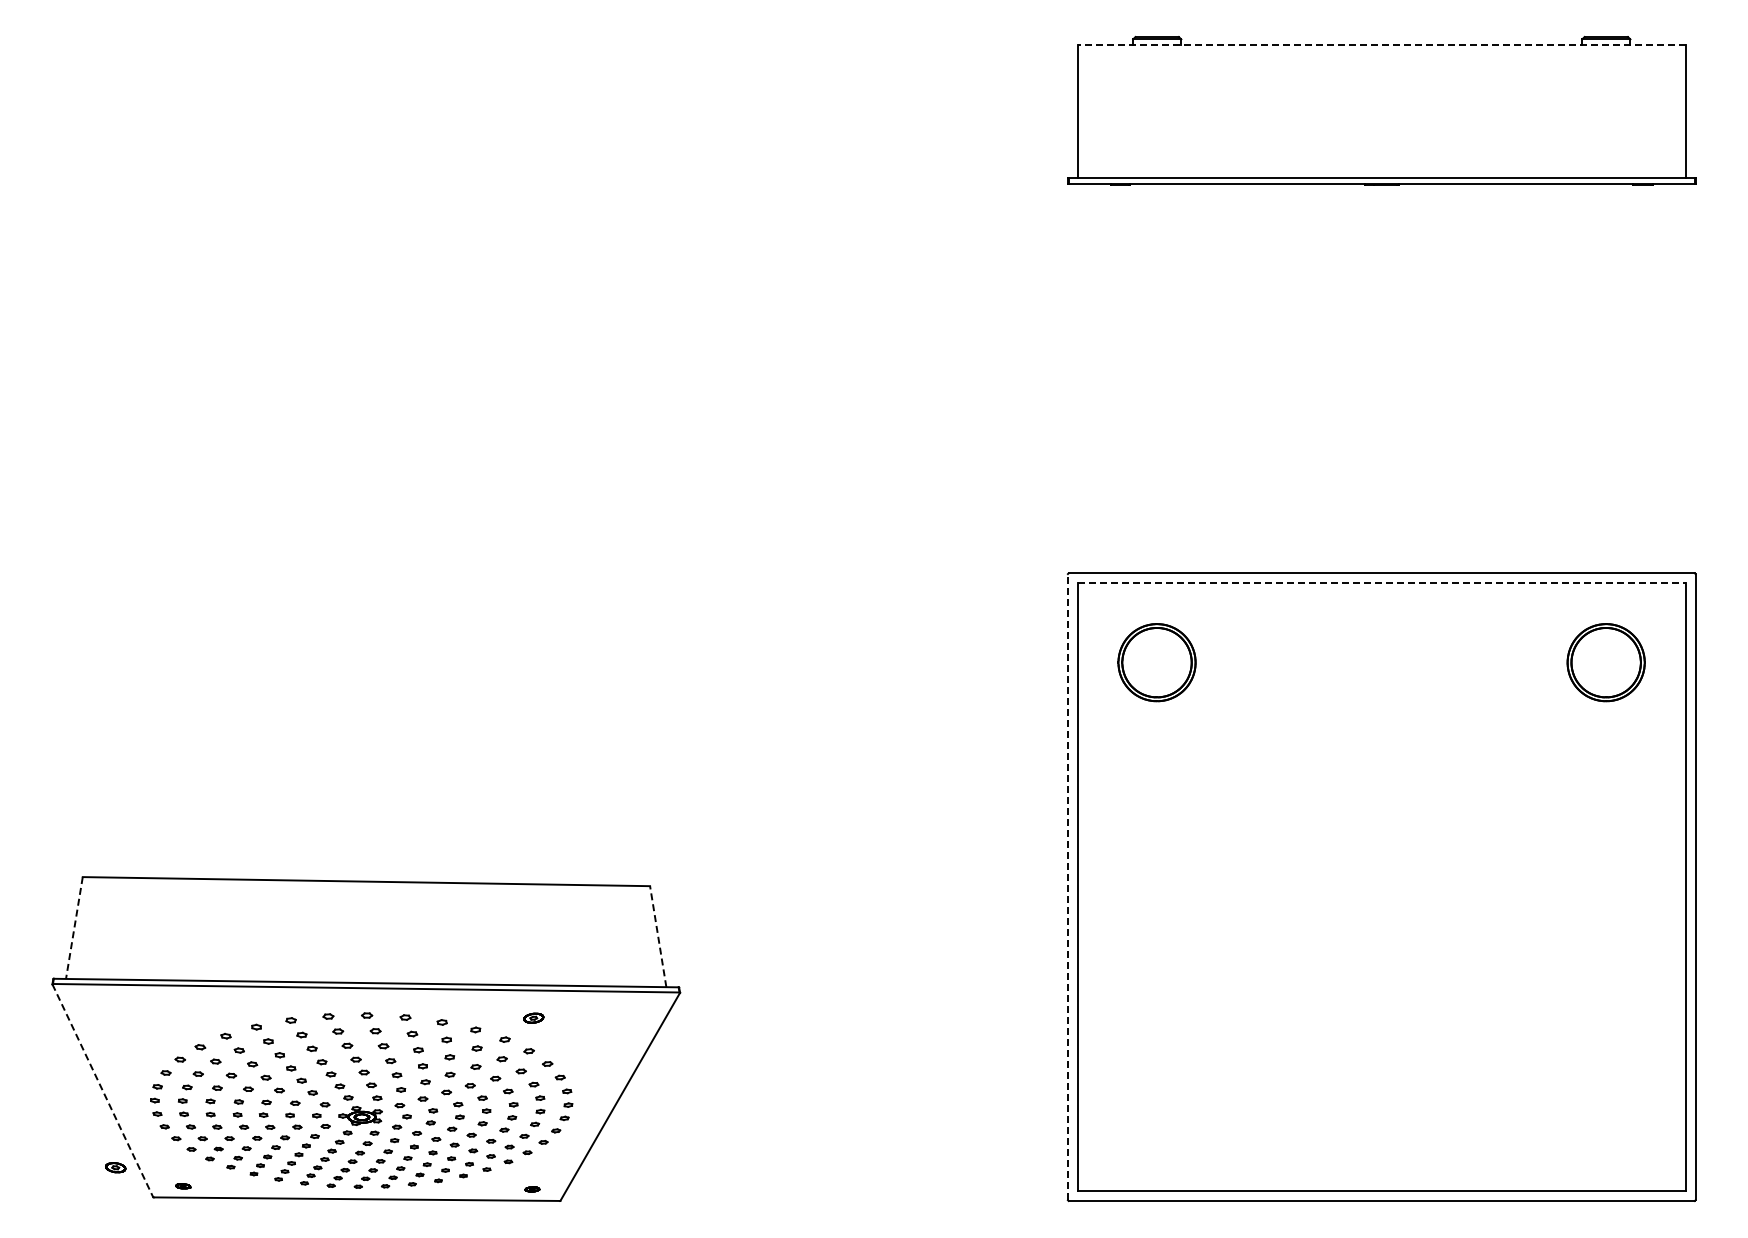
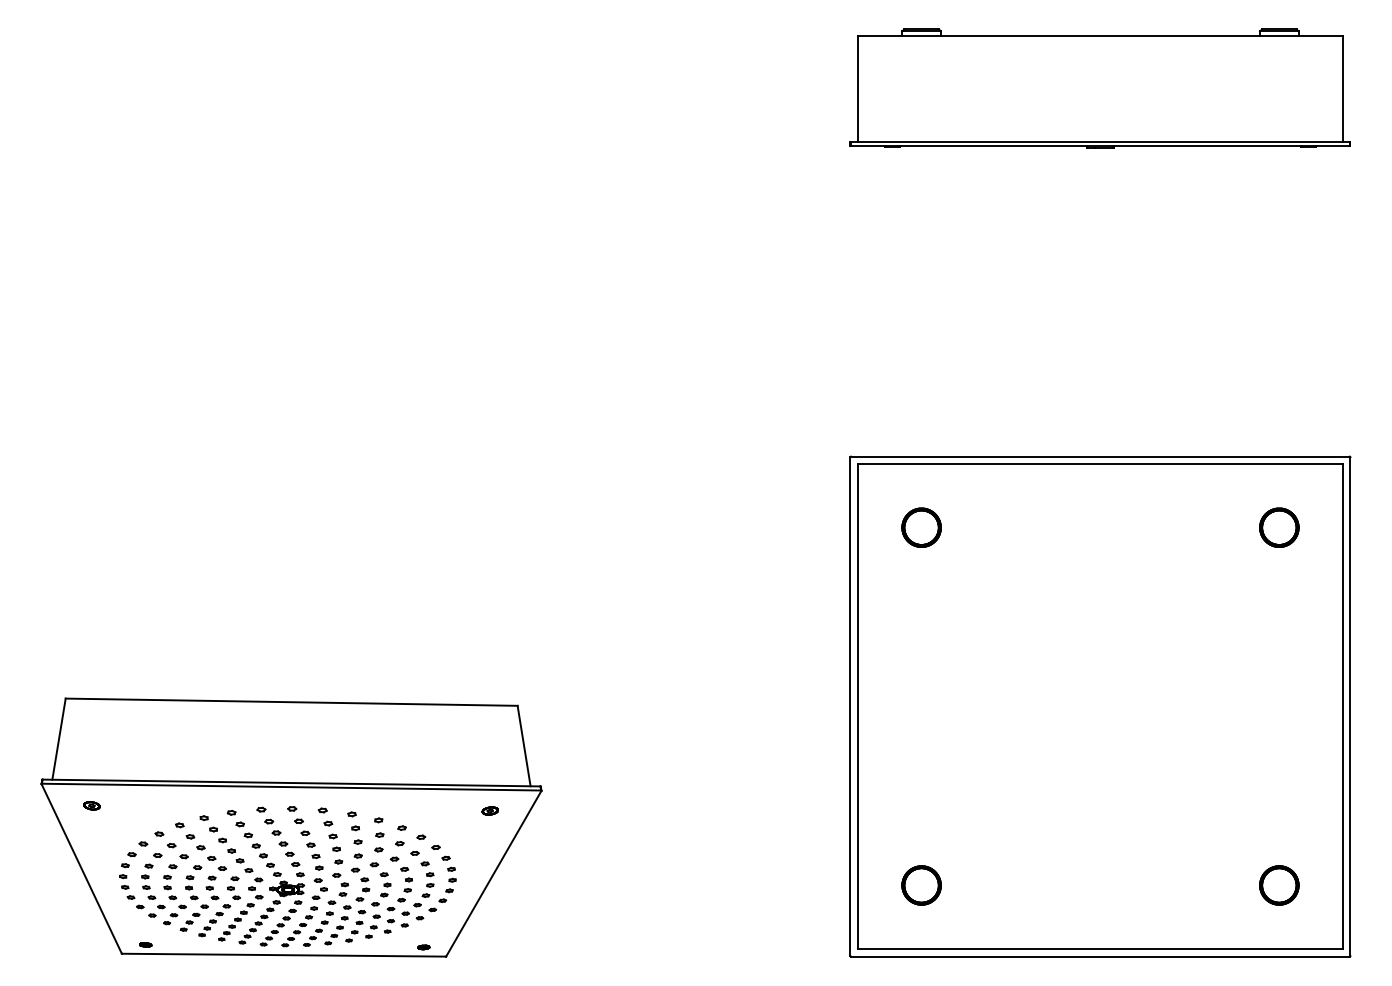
line: (1381, 44) -> (1100, 35), dashed -> solid
line: (1382, 583) -> (1101, 464), dashed -> solid
part: (1157, 662) -> (921, 527), size x0.62
part: (1606, 662) -> (1279, 527), size x0.62
line: (1067, 886) -> (850, 706), dashed -> solid
line: (74, 928) -> (59, 739), dashed -> solid
line: (658, 936) -> (524, 745), dashed -> solid
part: (533, 1017) -> (490, 810), moved
line: (102, 1090) -> (81, 868), dashed -> solid
part: (1157, 1111) -> (921, 885), added
part: (1606, 1111) -> (1279, 885), added
part: (115, 1167) -> (91, 805), moved

